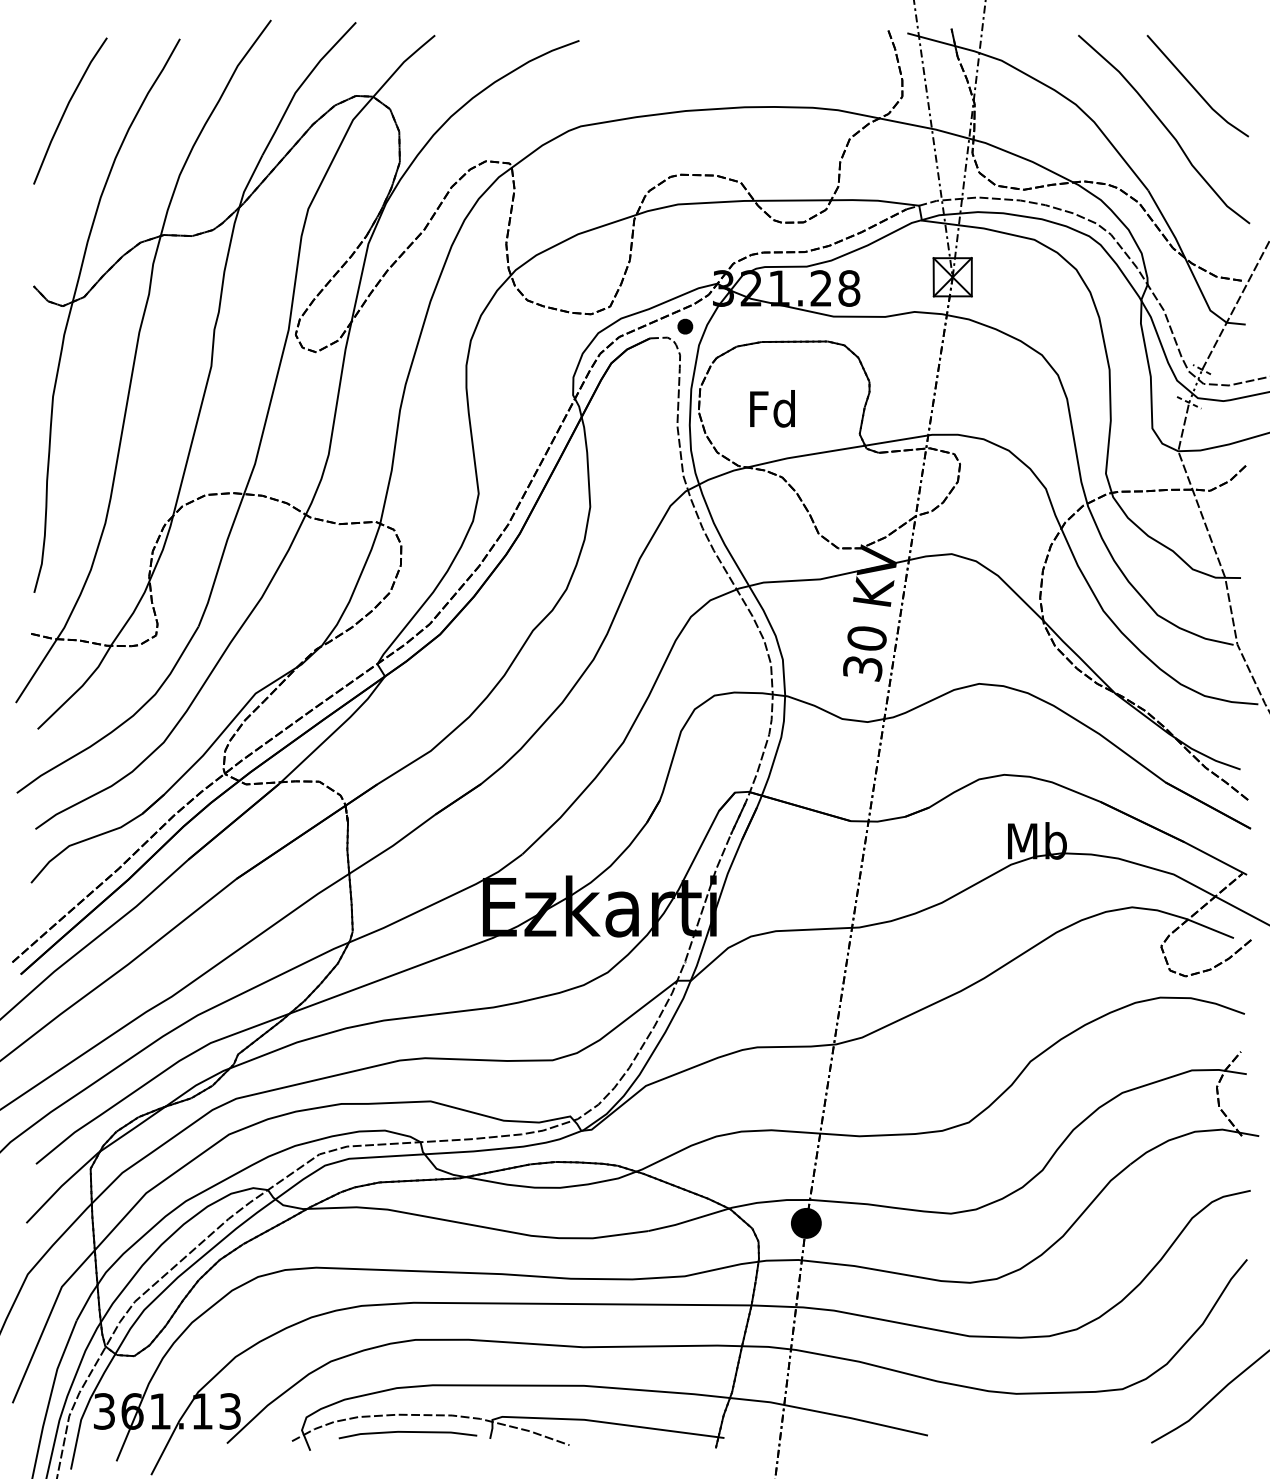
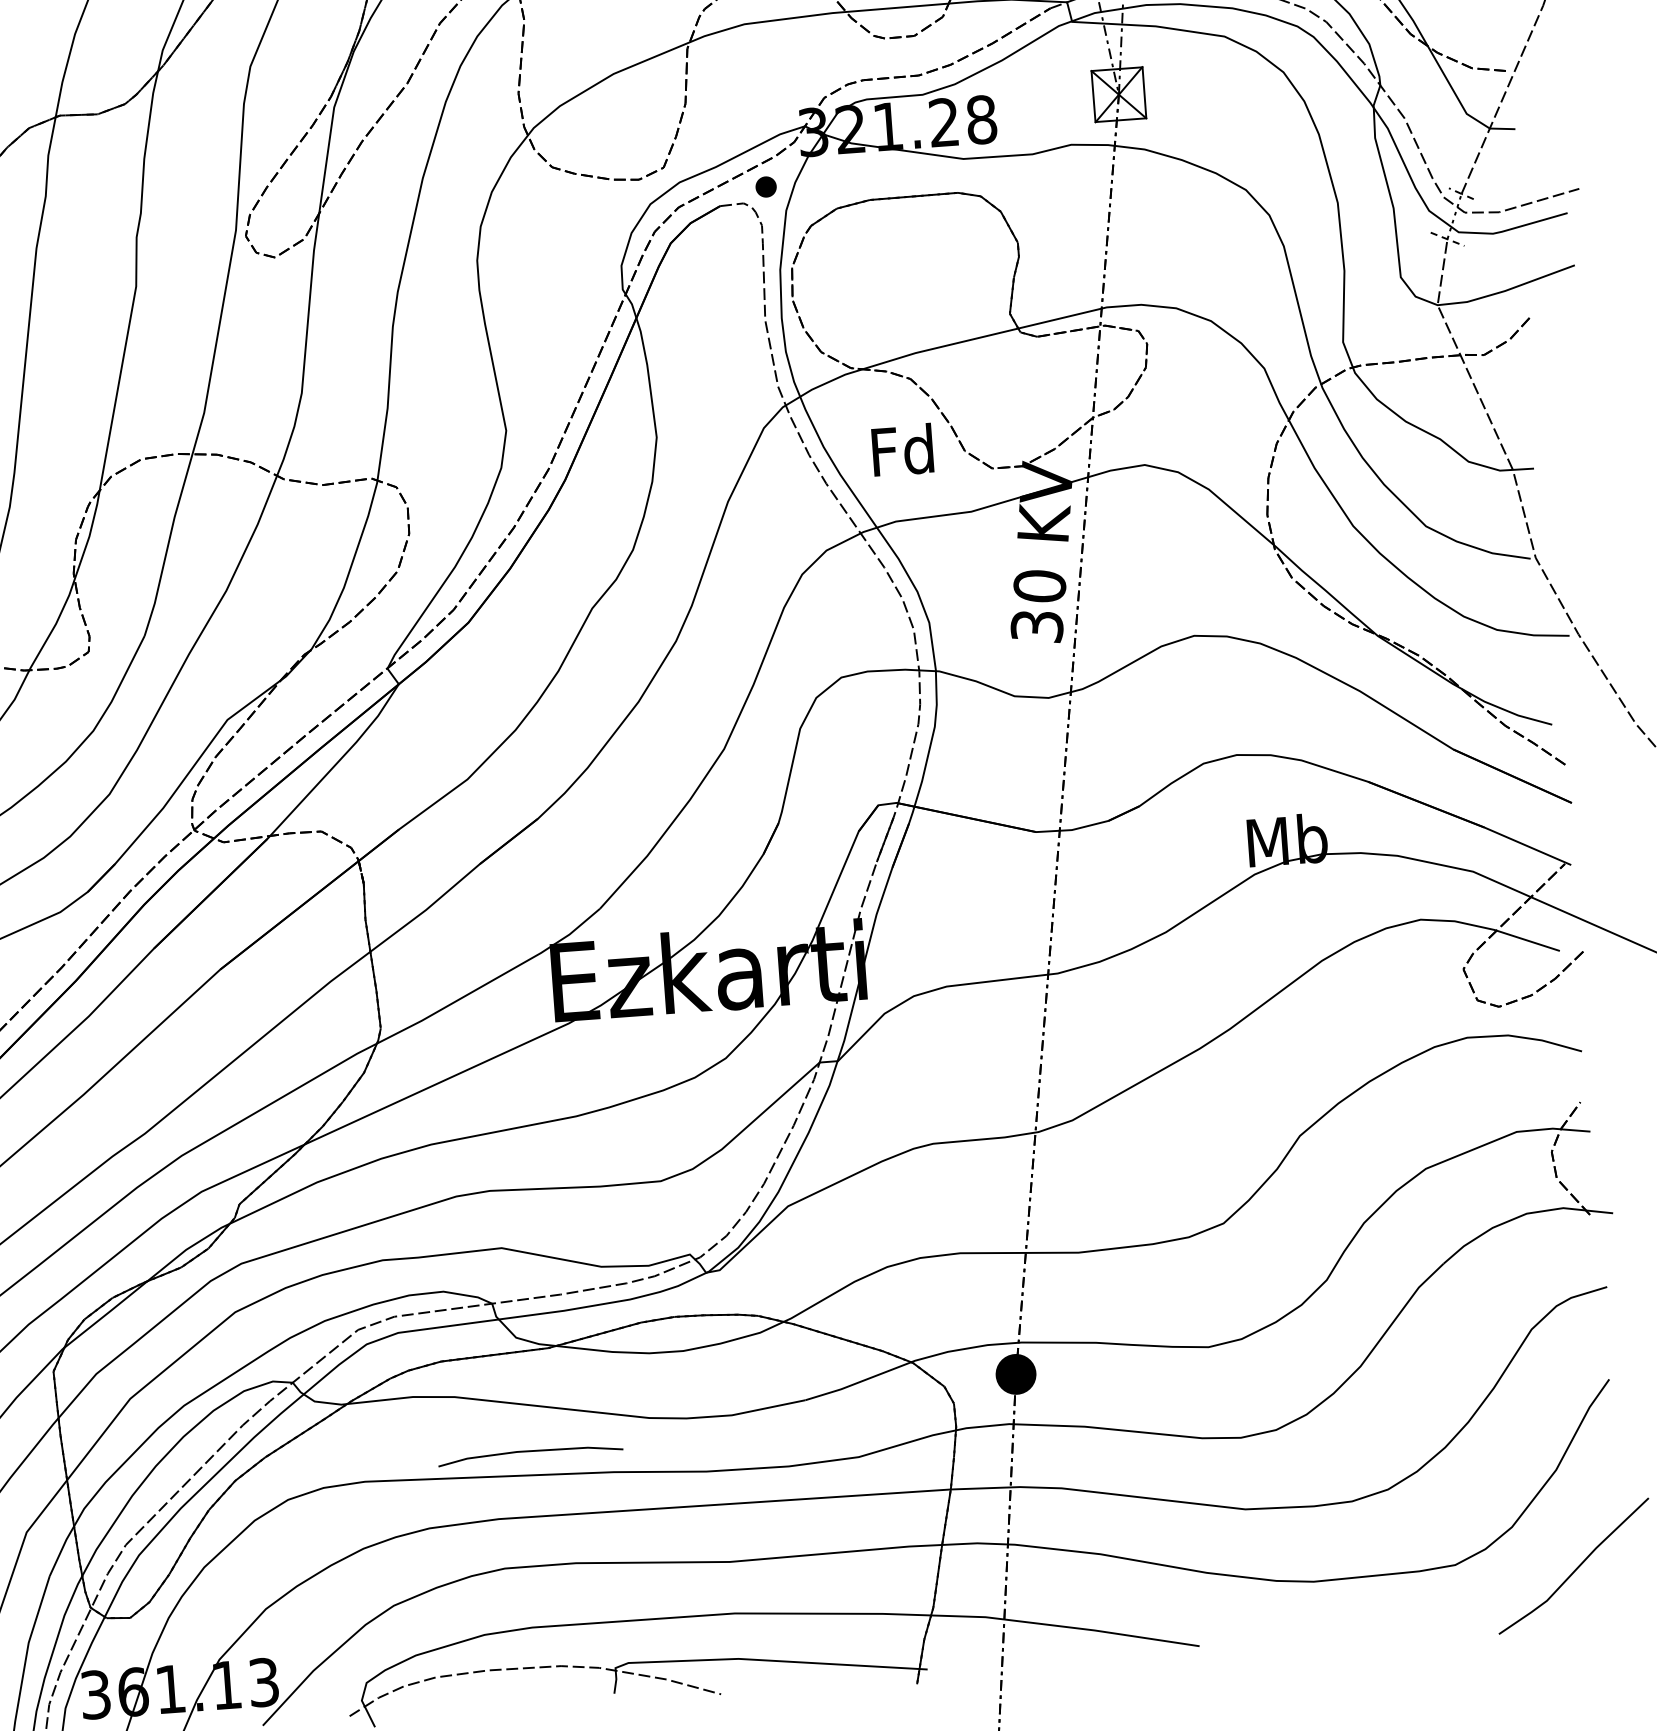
text: (772, 408) -> (902, 449), moved
line: (407, 1432) -> (529, 1451), moved

